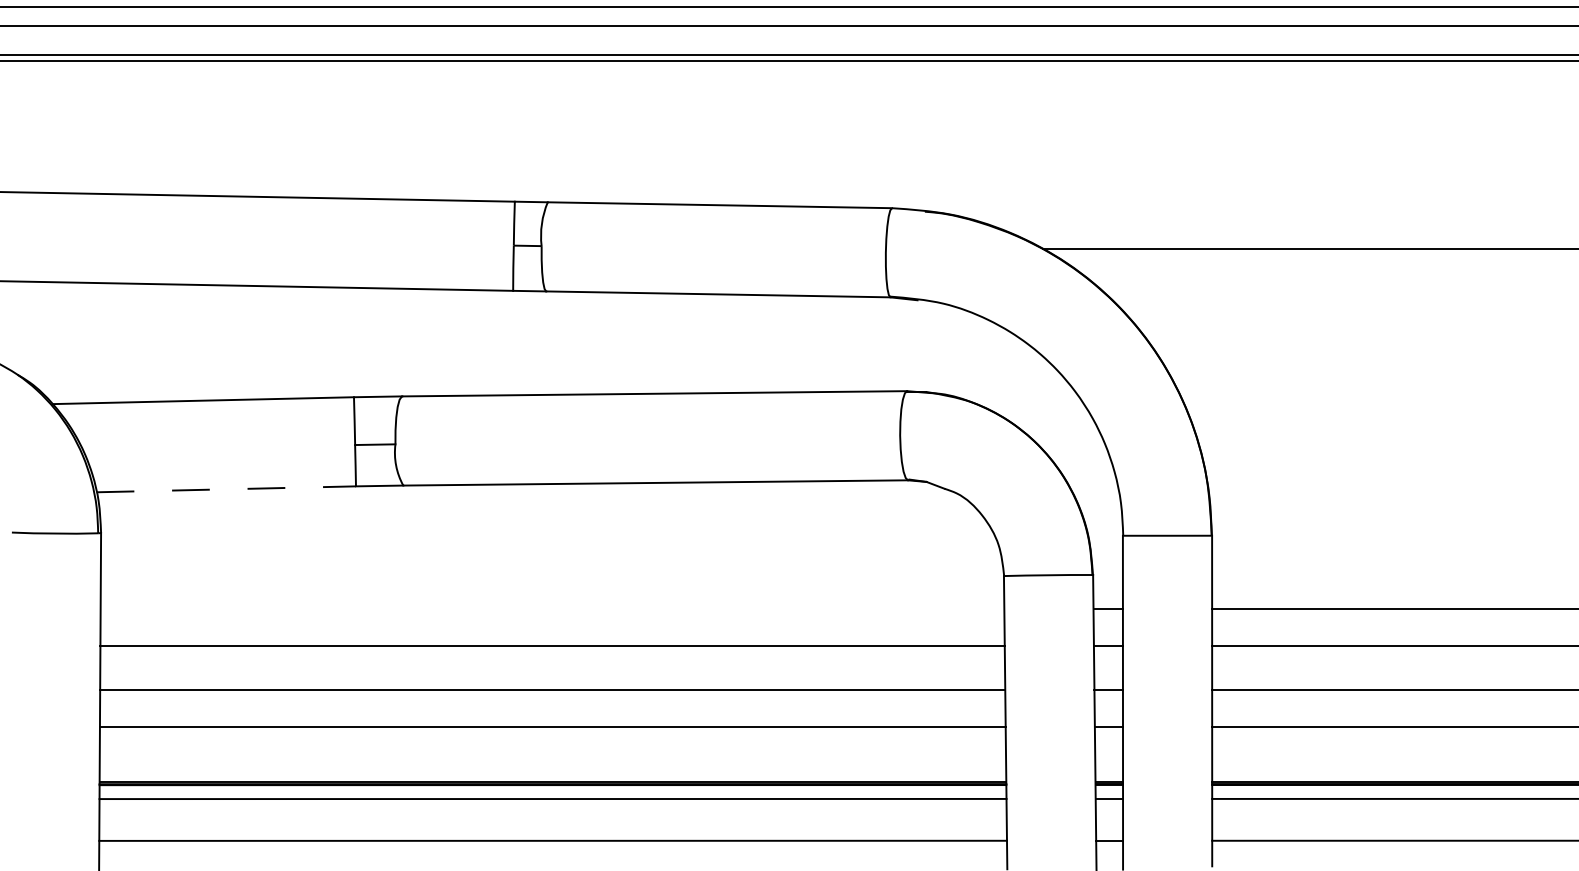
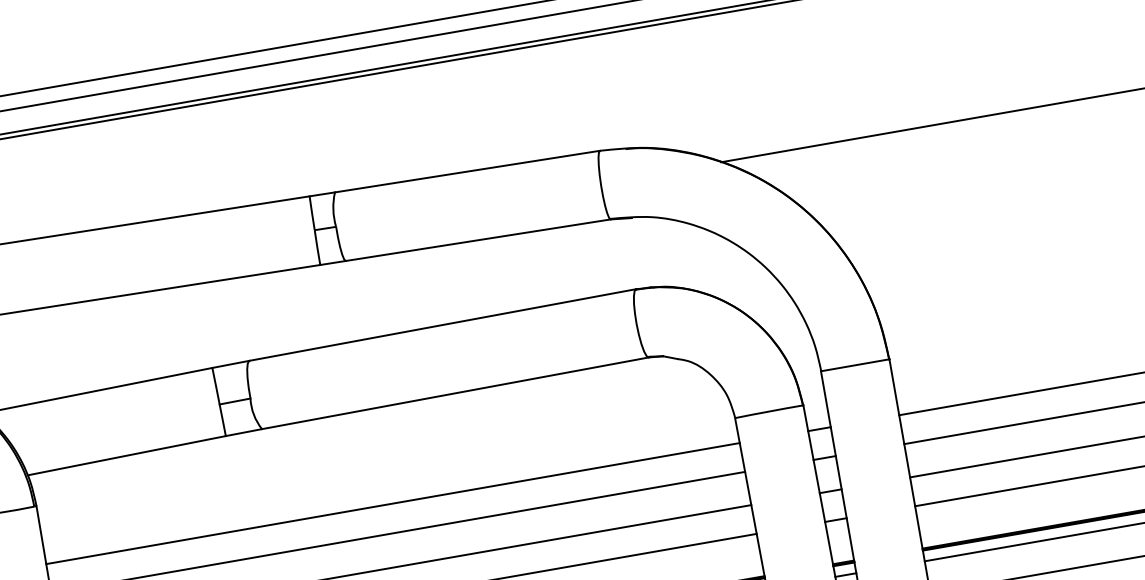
line: (226, 489) -> (126, 455), dashed -> solid
line: (552, 608) -> (393, 503), added

